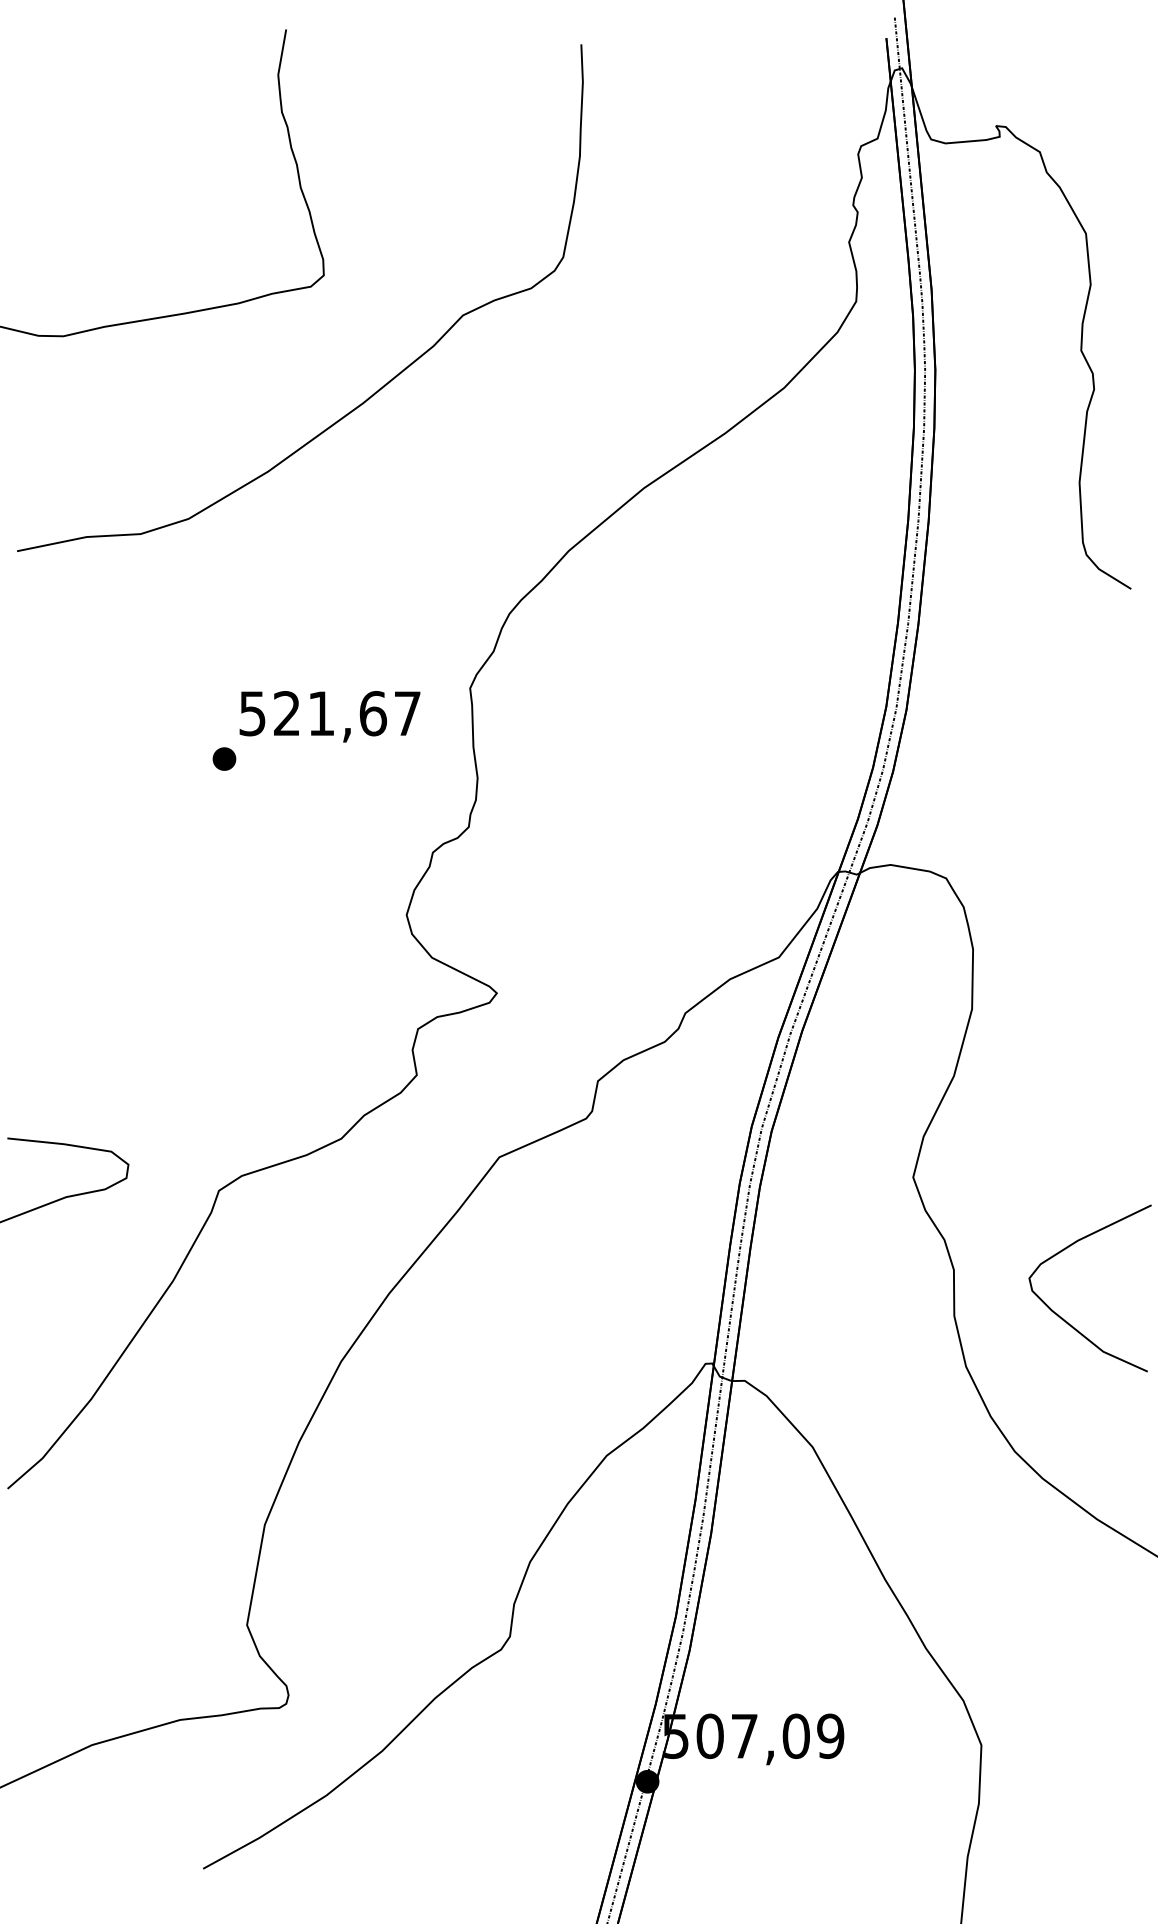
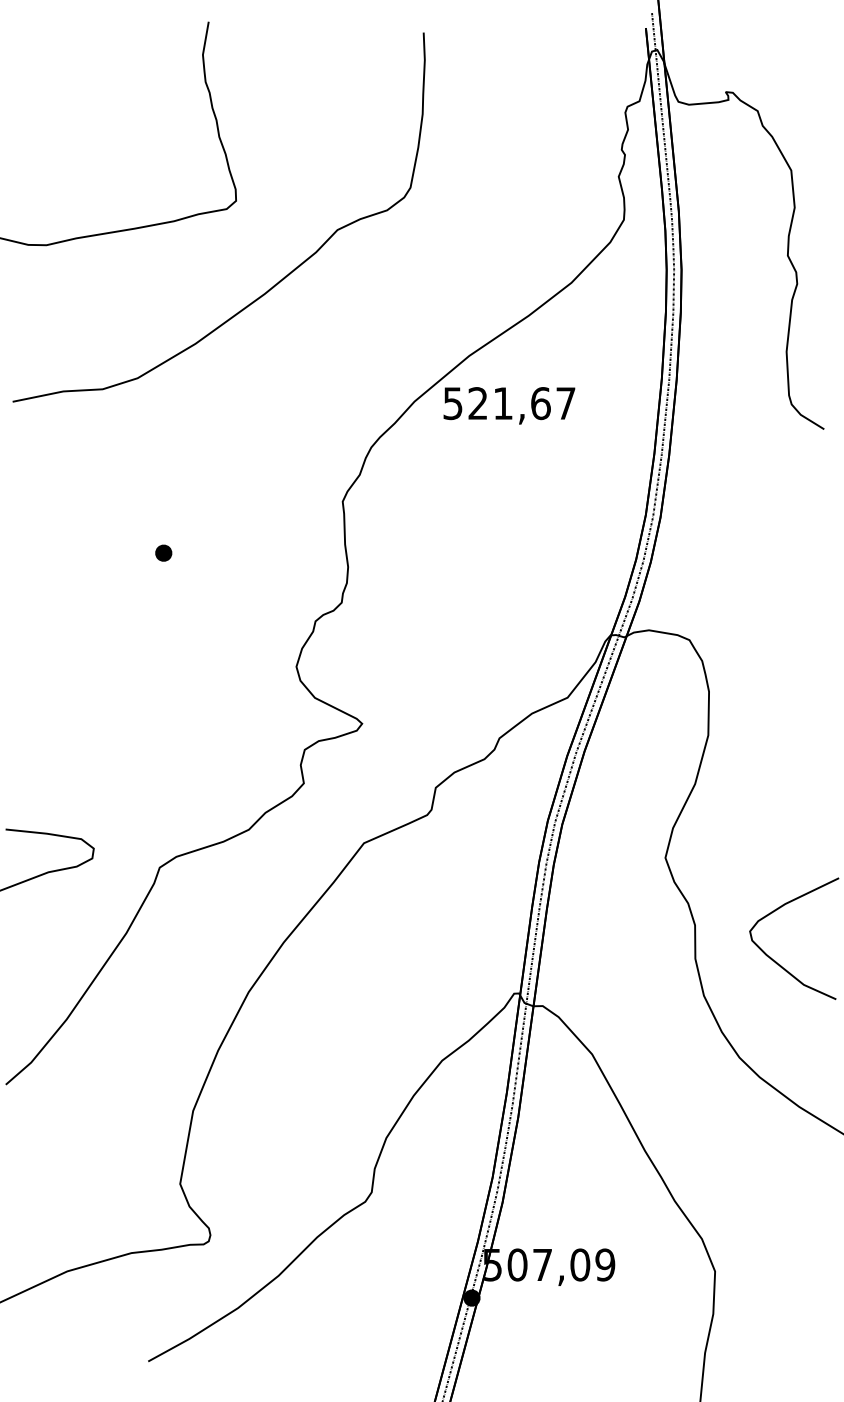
text: (329, 716) -> (509, 405), moved

